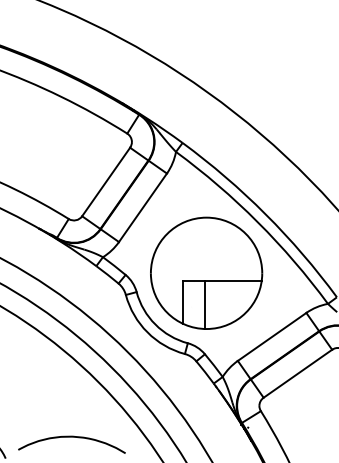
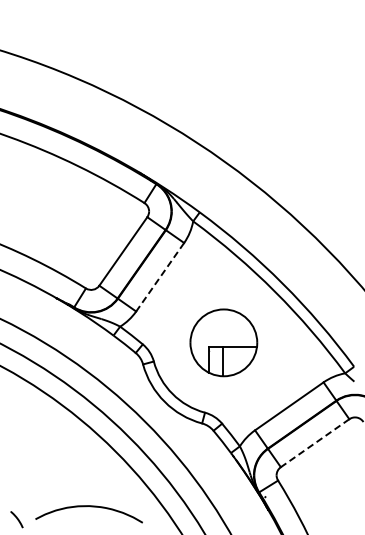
line: (143, 208) -> (160, 277), solid -> dashed
part: (206, 273) -> (223, 342), size x0.6
line: (298, 374) -> (315, 443), solid -> dashed

